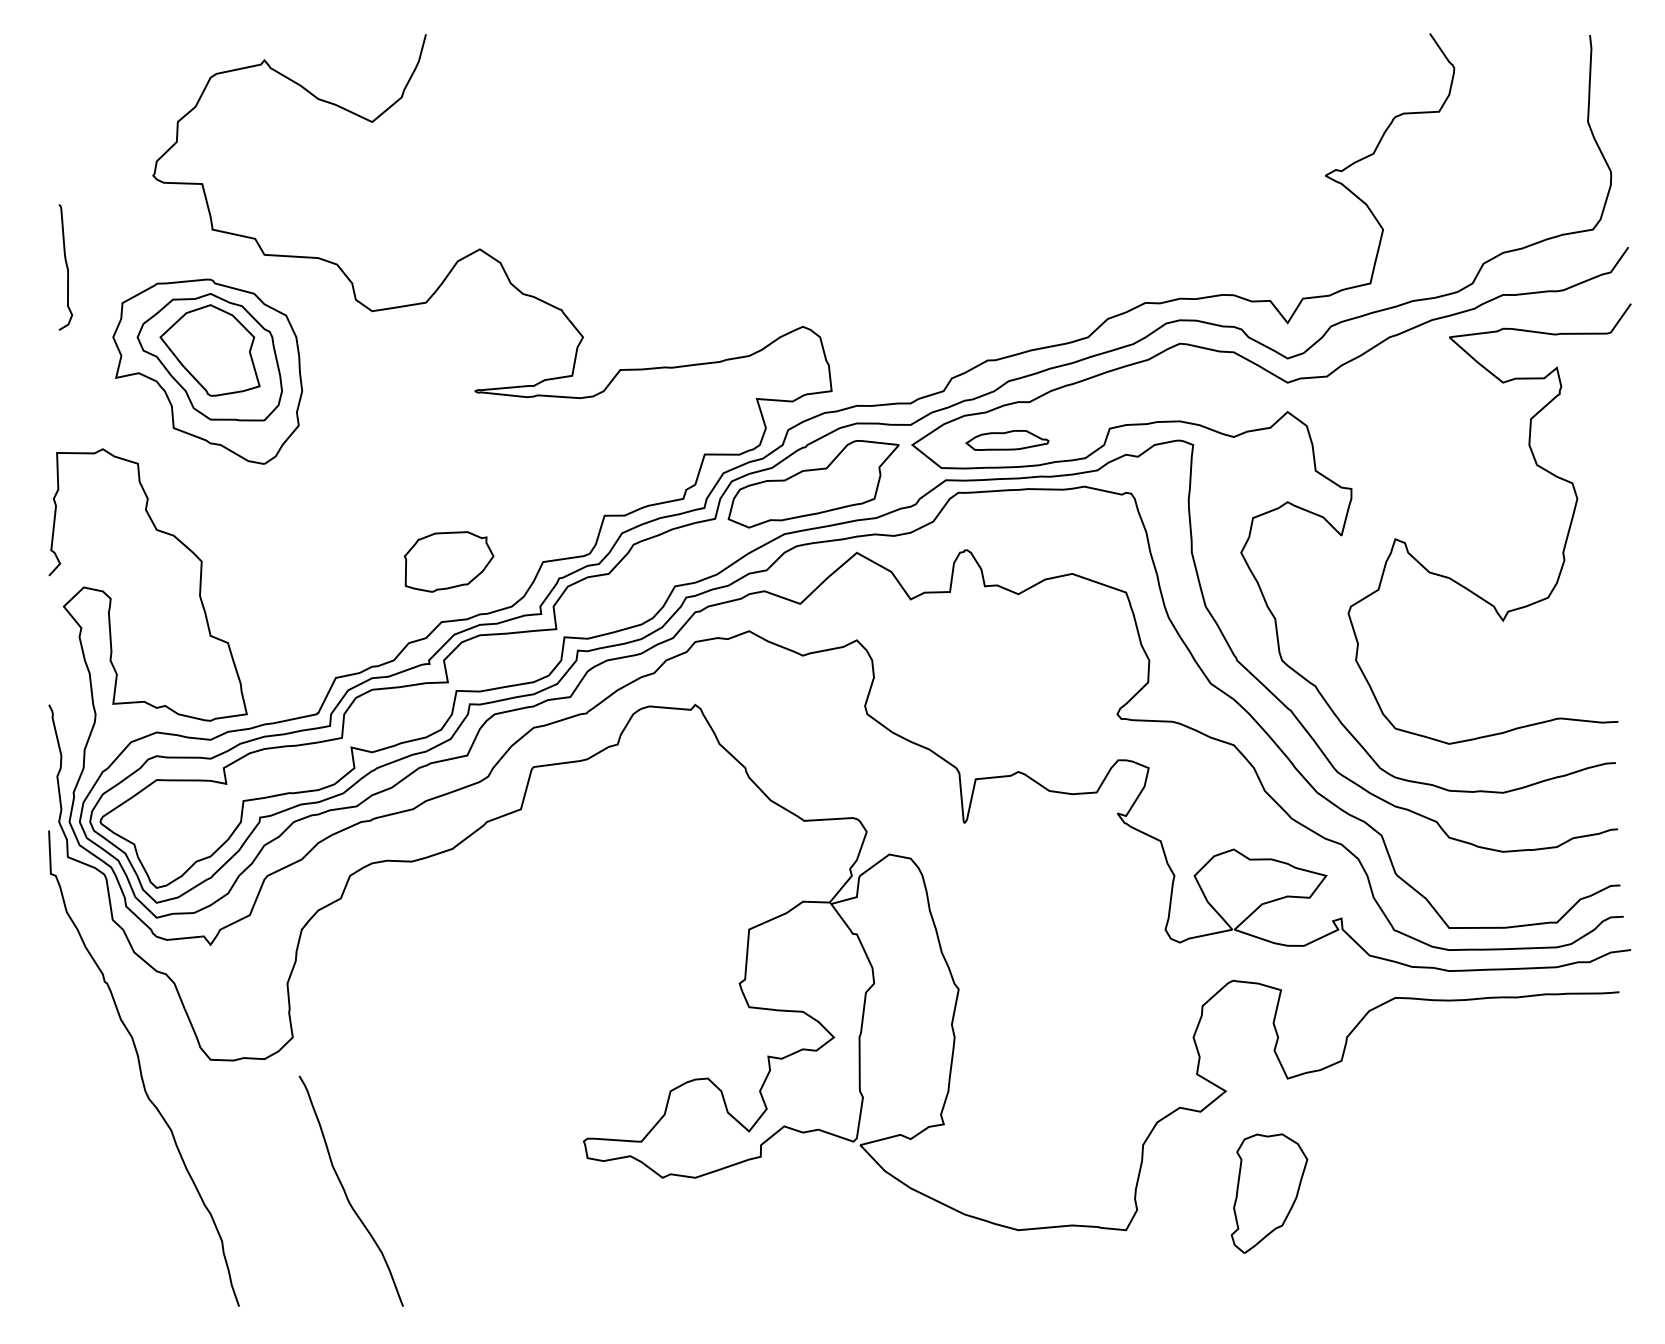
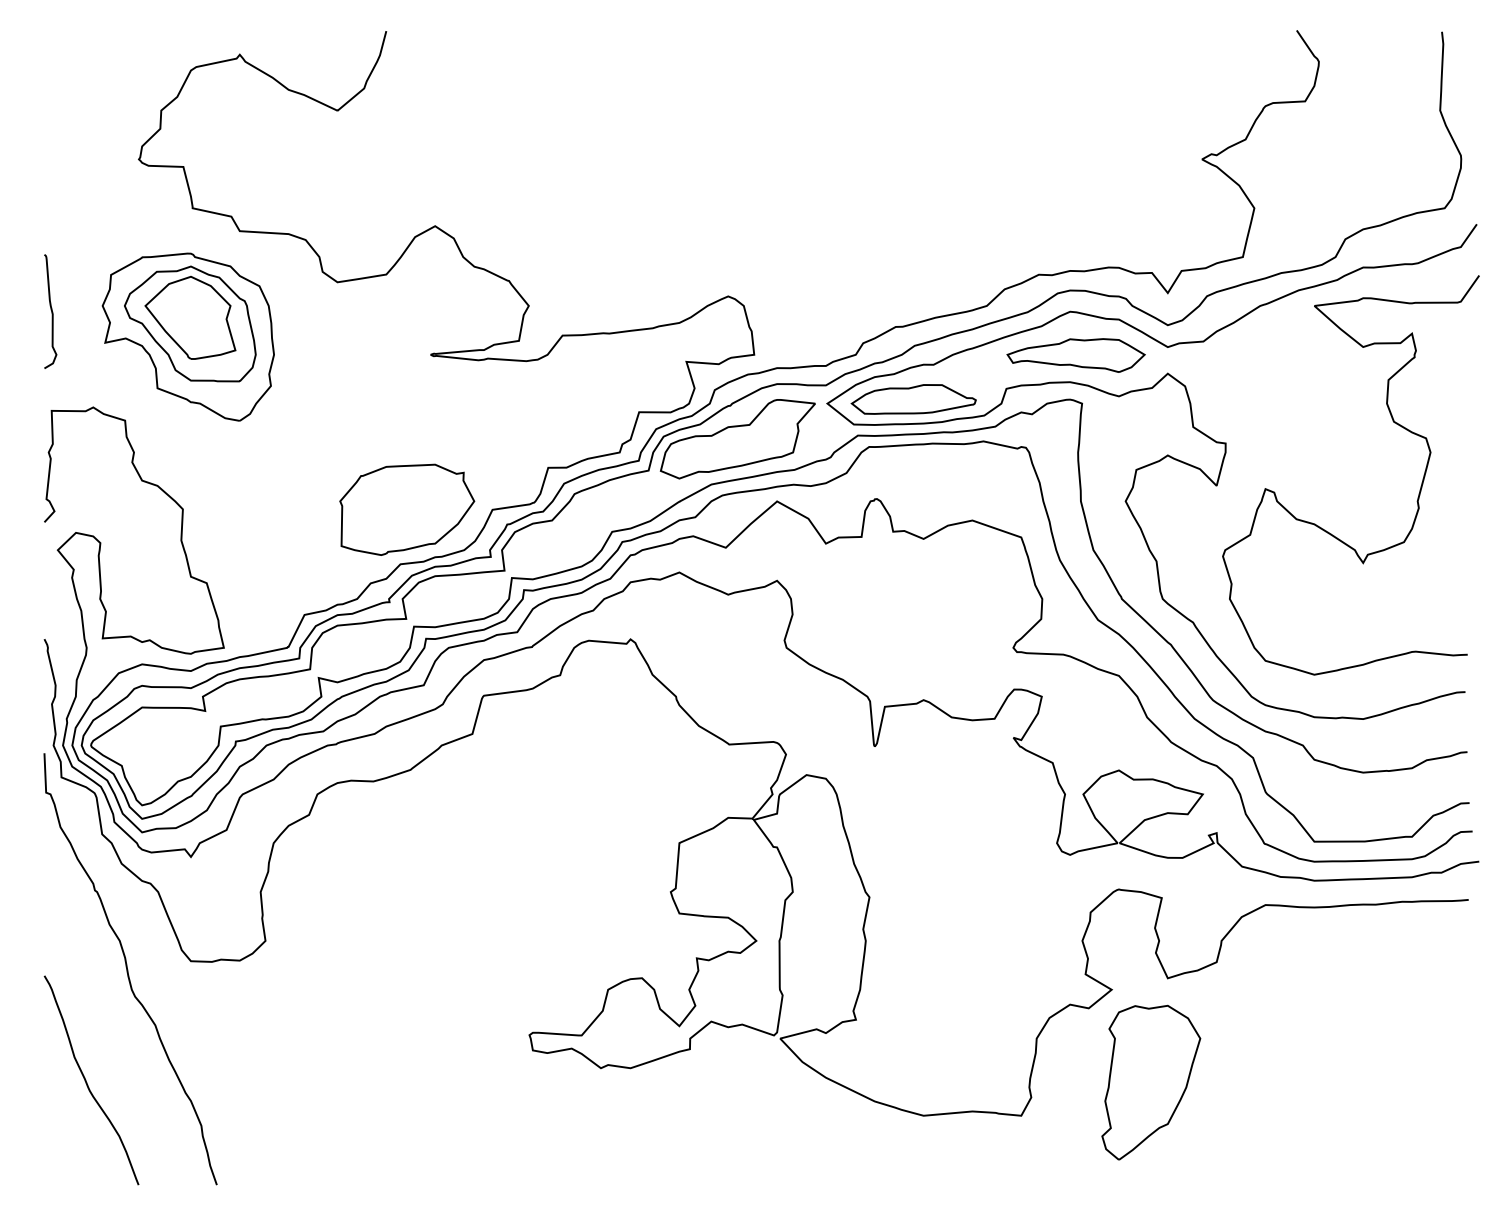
curve: (65, 266) -> (50, 310), moved
part: (1185, 391) -> (1075, 355), added
part: (1007, 440) -> (913, 399), size x1.67
part: (449, 561) -> (407, 509), size x1.67
curve: (346, 1193) -> (87, 1082), moved
part: (1269, 1193) -> (1151, 1082), size x1.43

